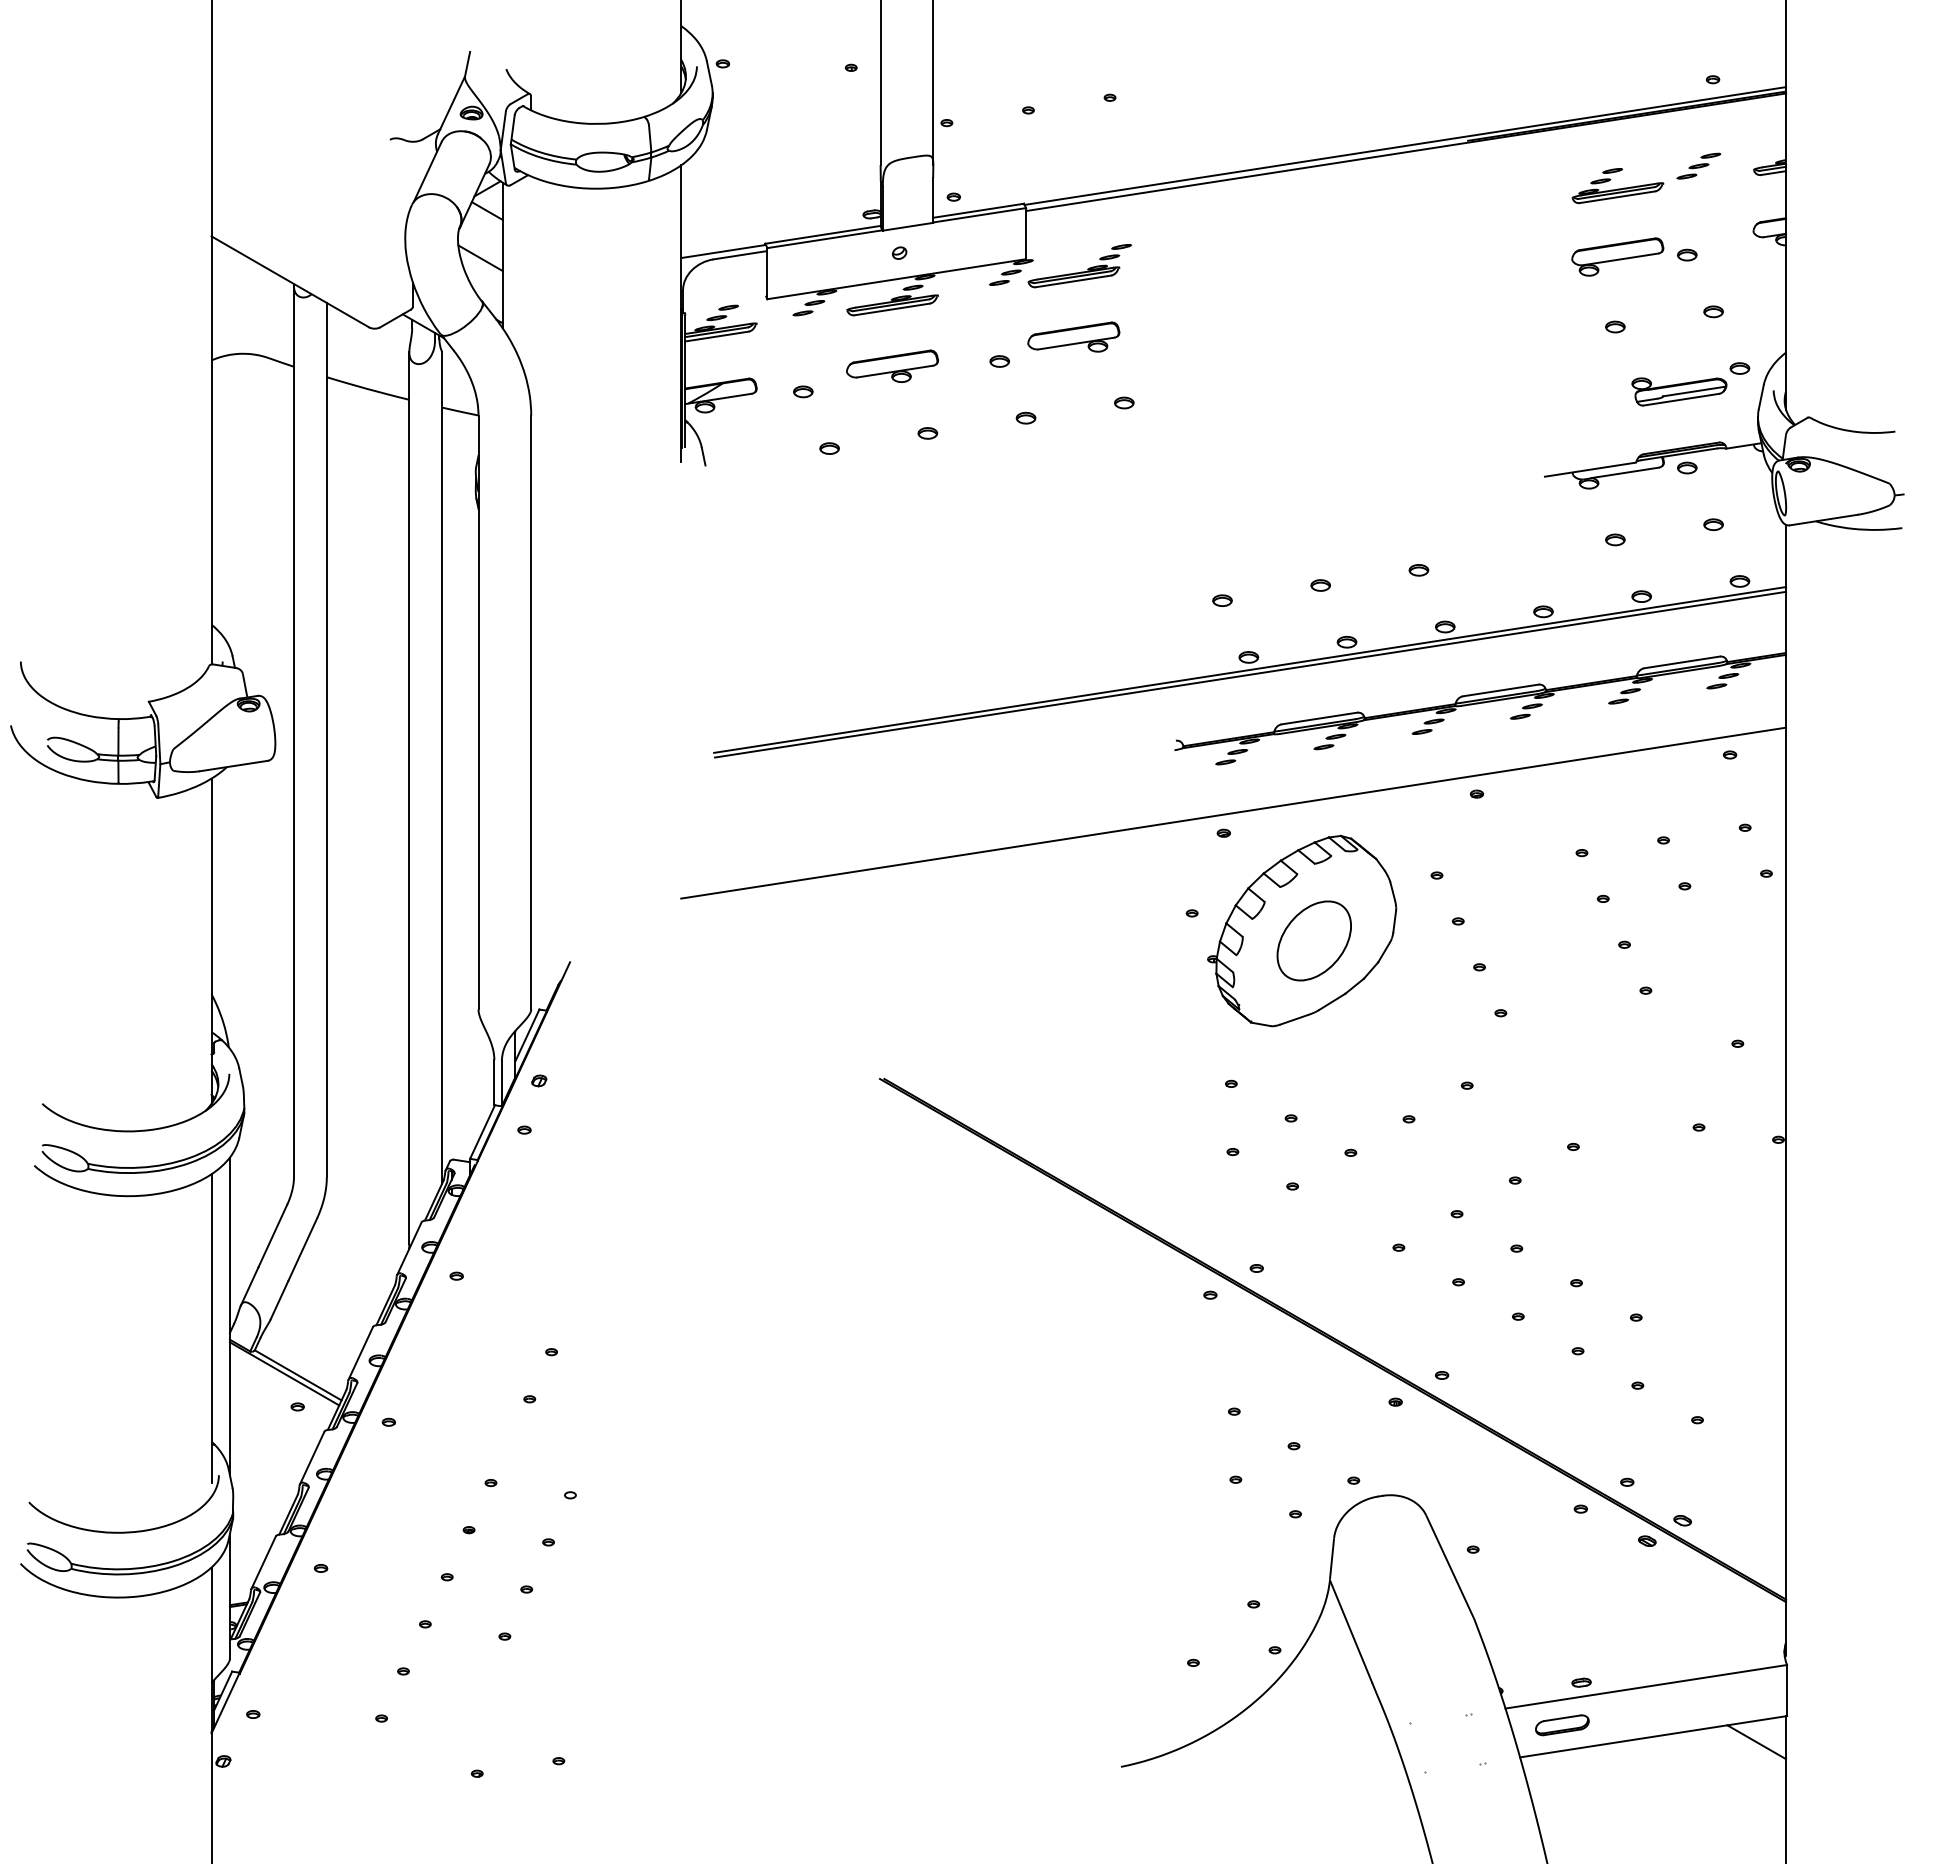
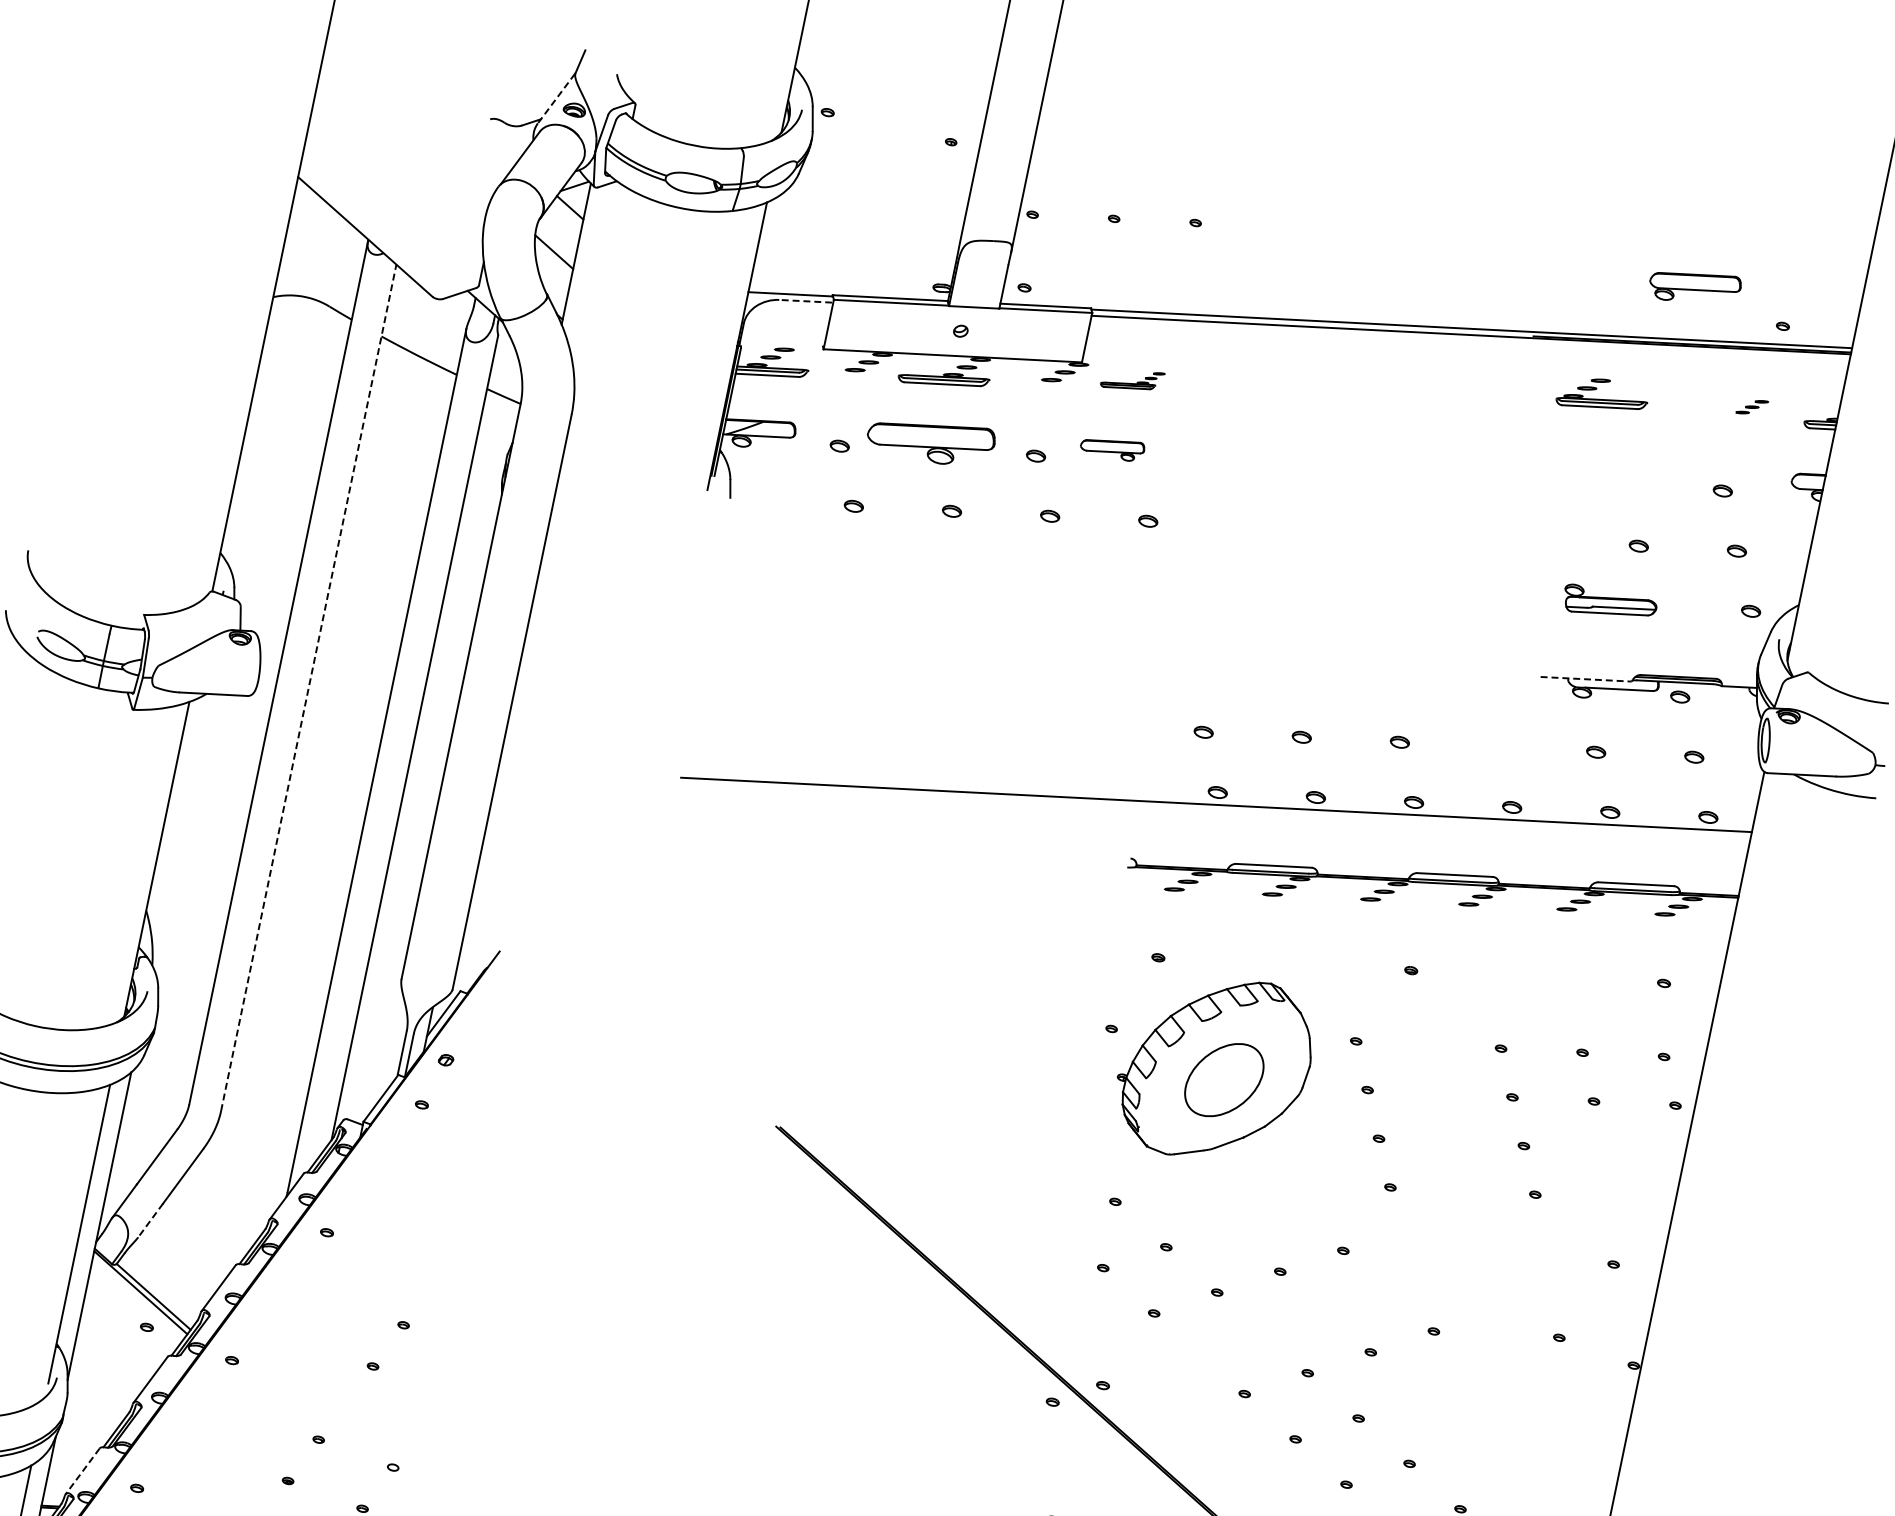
line: (451, 106) -> (556, 99), solid -> dashed
part: (1698, 165) -> (1751, 406), size x0.7
part: (1617, 186) -> (1602, 396), moved
line: (739, 255) -> (805, 301), solid -> dashed
part: (1617, 256) -> (1694, 286), moved
part: (1079, 266) -> (1132, 380), size x0.6
part: (1073, 336) -> (1112, 446), size x0.7
part: (892, 365) -> (931, 438), size x1.4
part: (1679, 391) -> (1609, 605), moved
line: (1590, 469) -> (1586, 679), solid -> dashed
line: (1250, 674) -> (1216, 809), removed
line: (326, 739) -> (308, 687), solid -> dashed
line: (1233, 812) -> (1171, 939), removed
line: (279, 1300) -> (150, 1220), solid -> dashed
line: (263, 1563) -> (82, 1472), solid -> dashed

